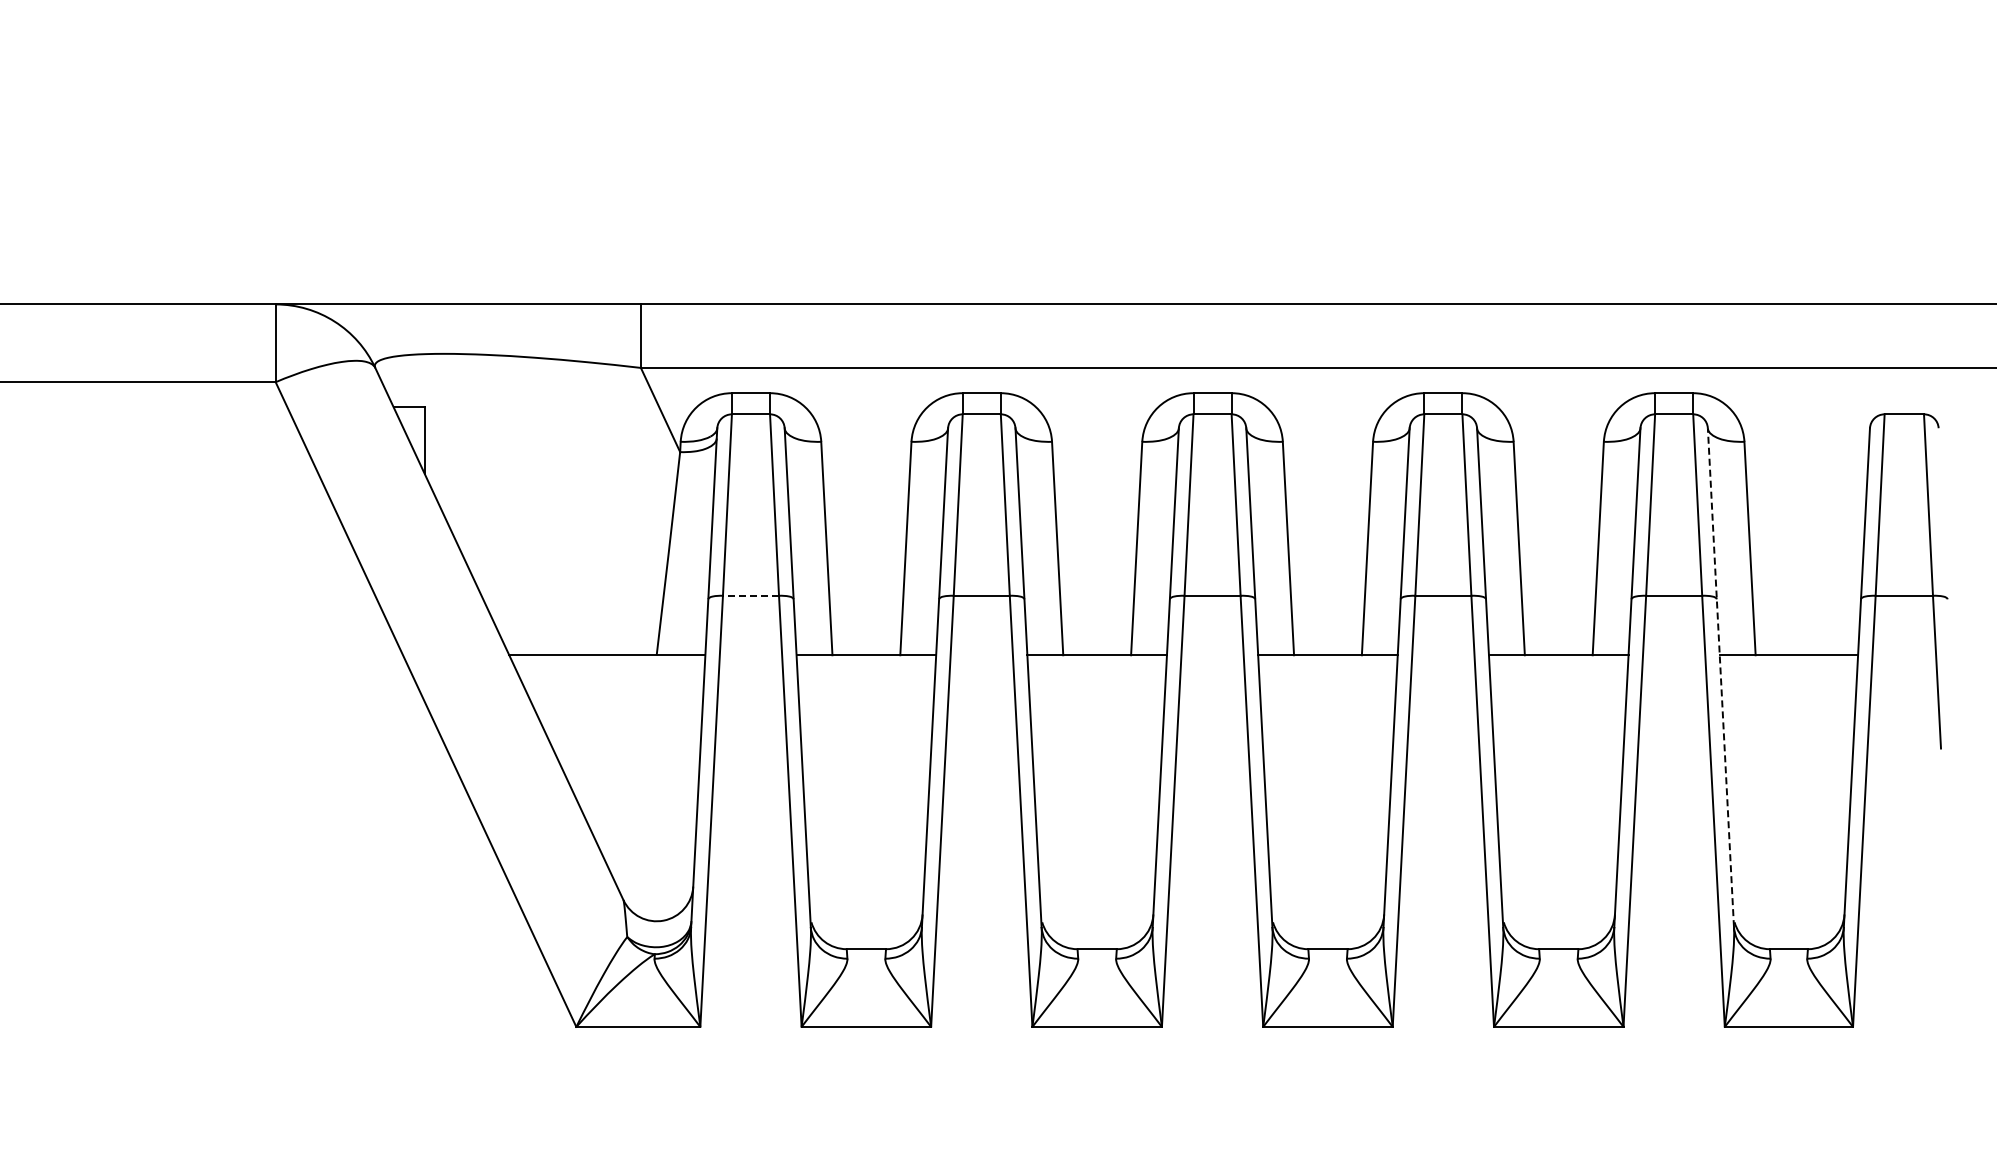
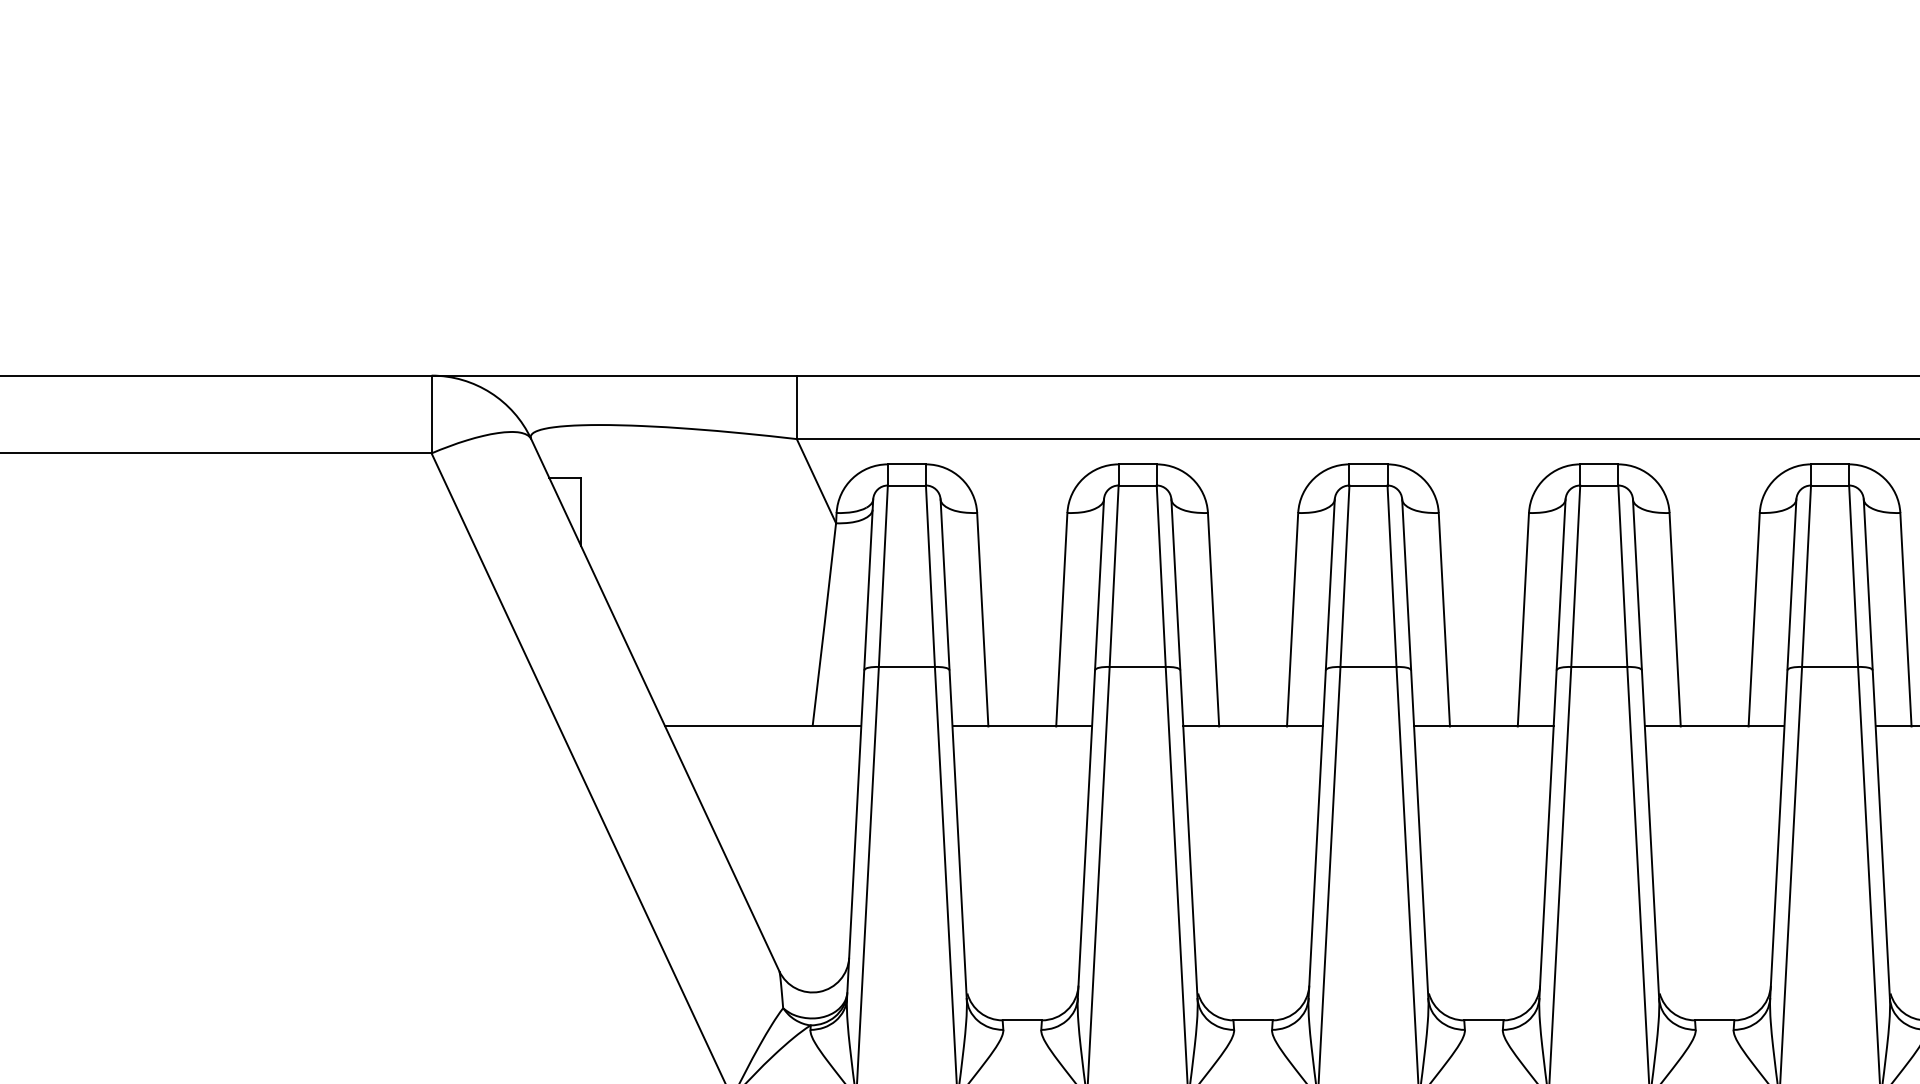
line: (750, 595) -> (906, 666), dashed -> solid
line: (1720, 677) -> (1876, 748), dashed -> solid

